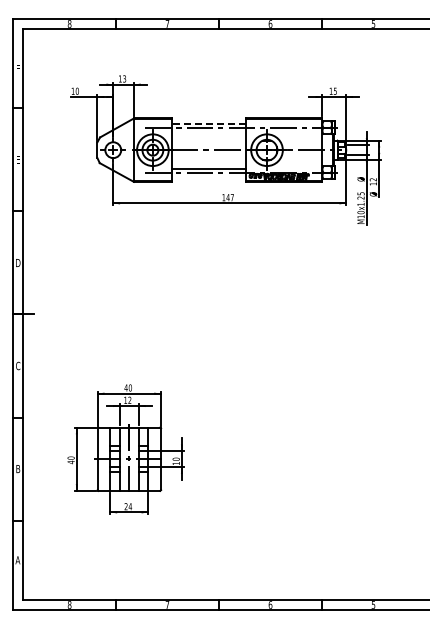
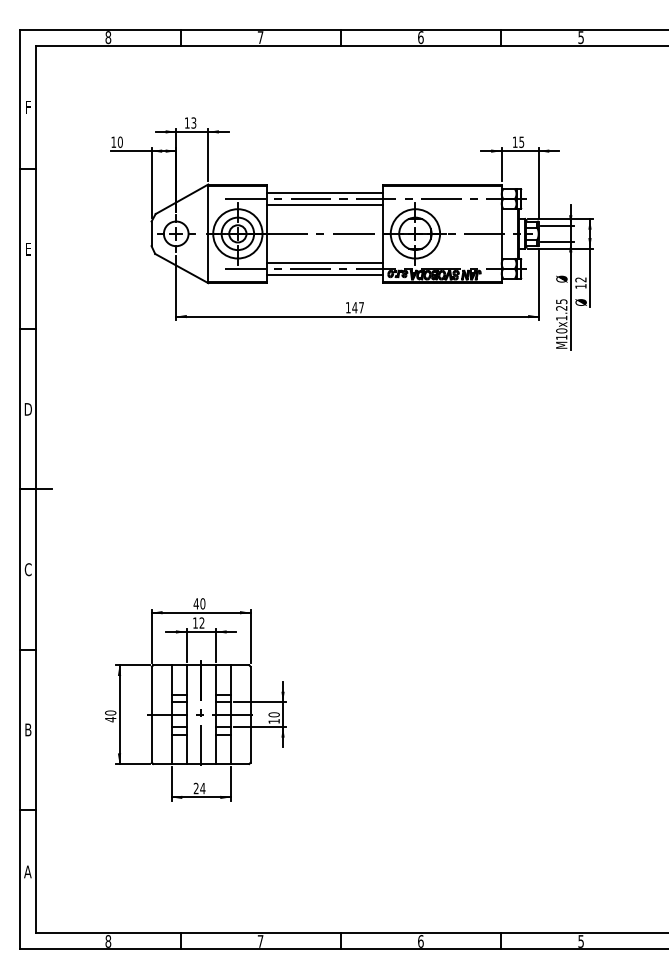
line: (208, 123) -> (324, 192), dashed -> solid
line: (208, 131) -> (324, 204), added
line: (208, 176) -> (324, 274), added

